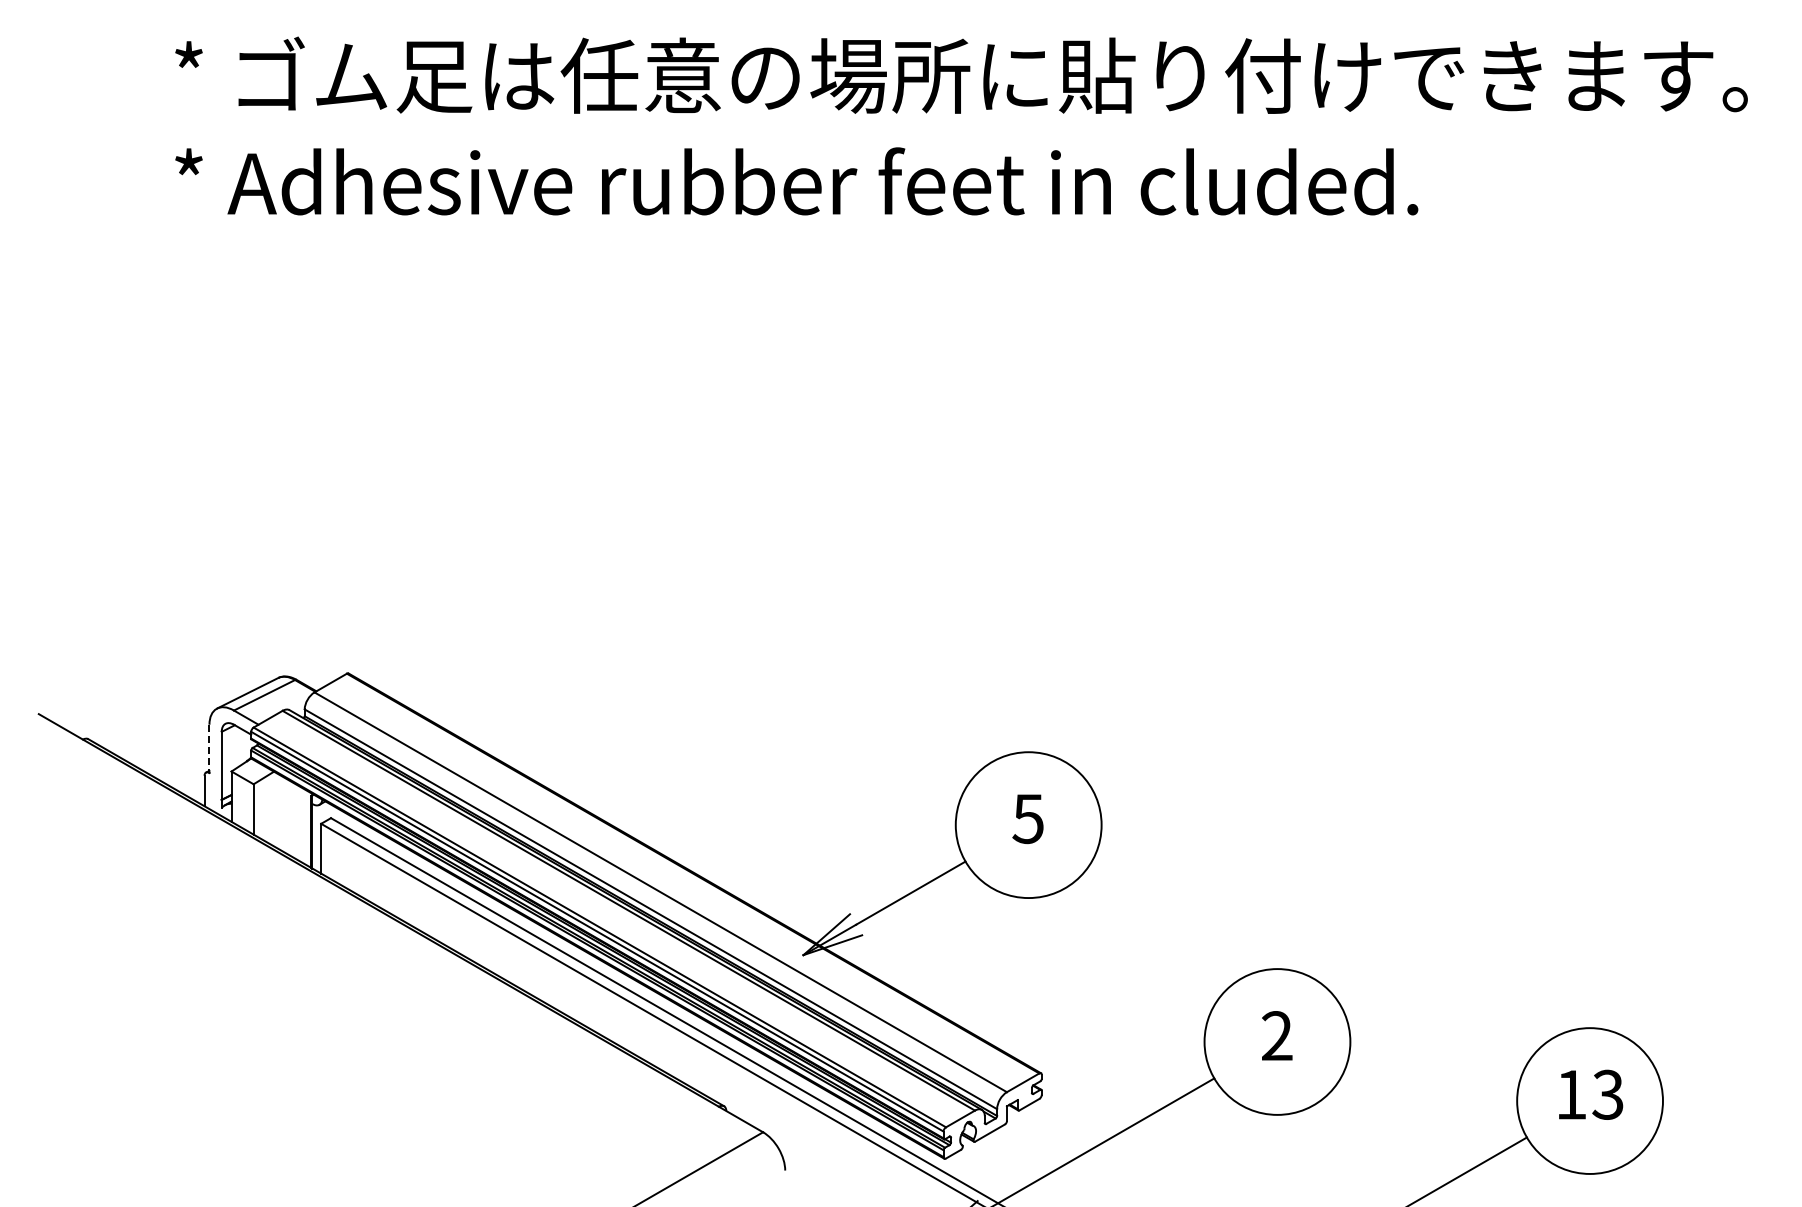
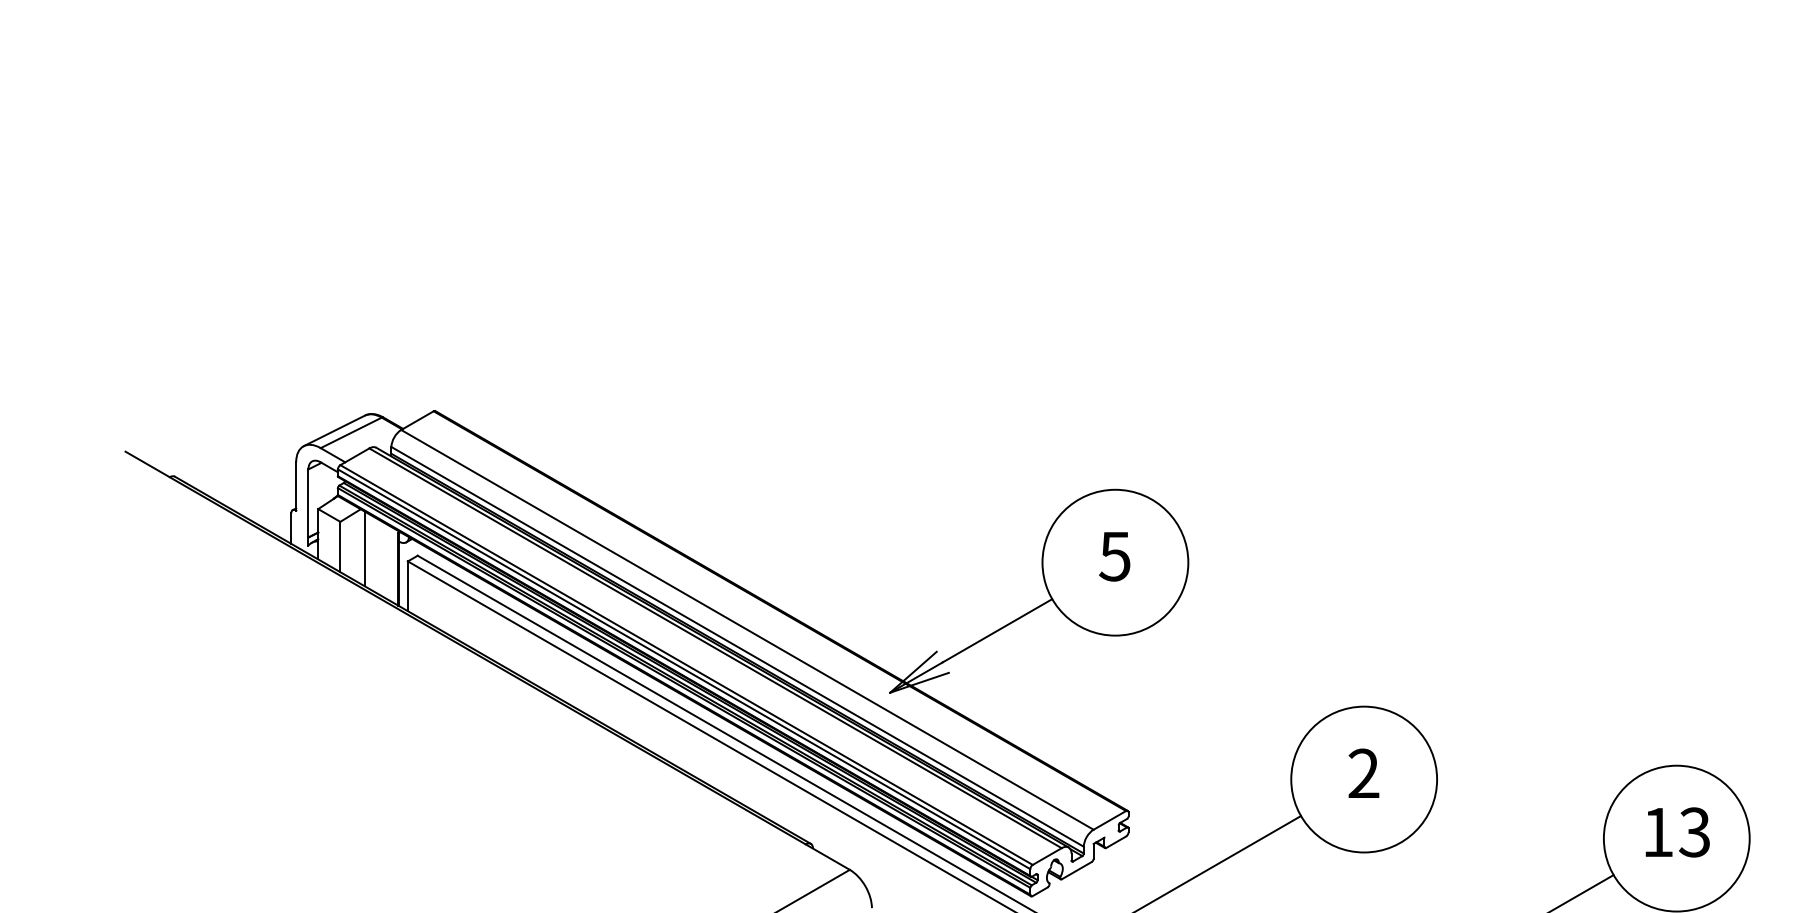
line: (209, 749) -> (296, 487), dashed -> solid
line: (278, 811) -> (365, 549), added

